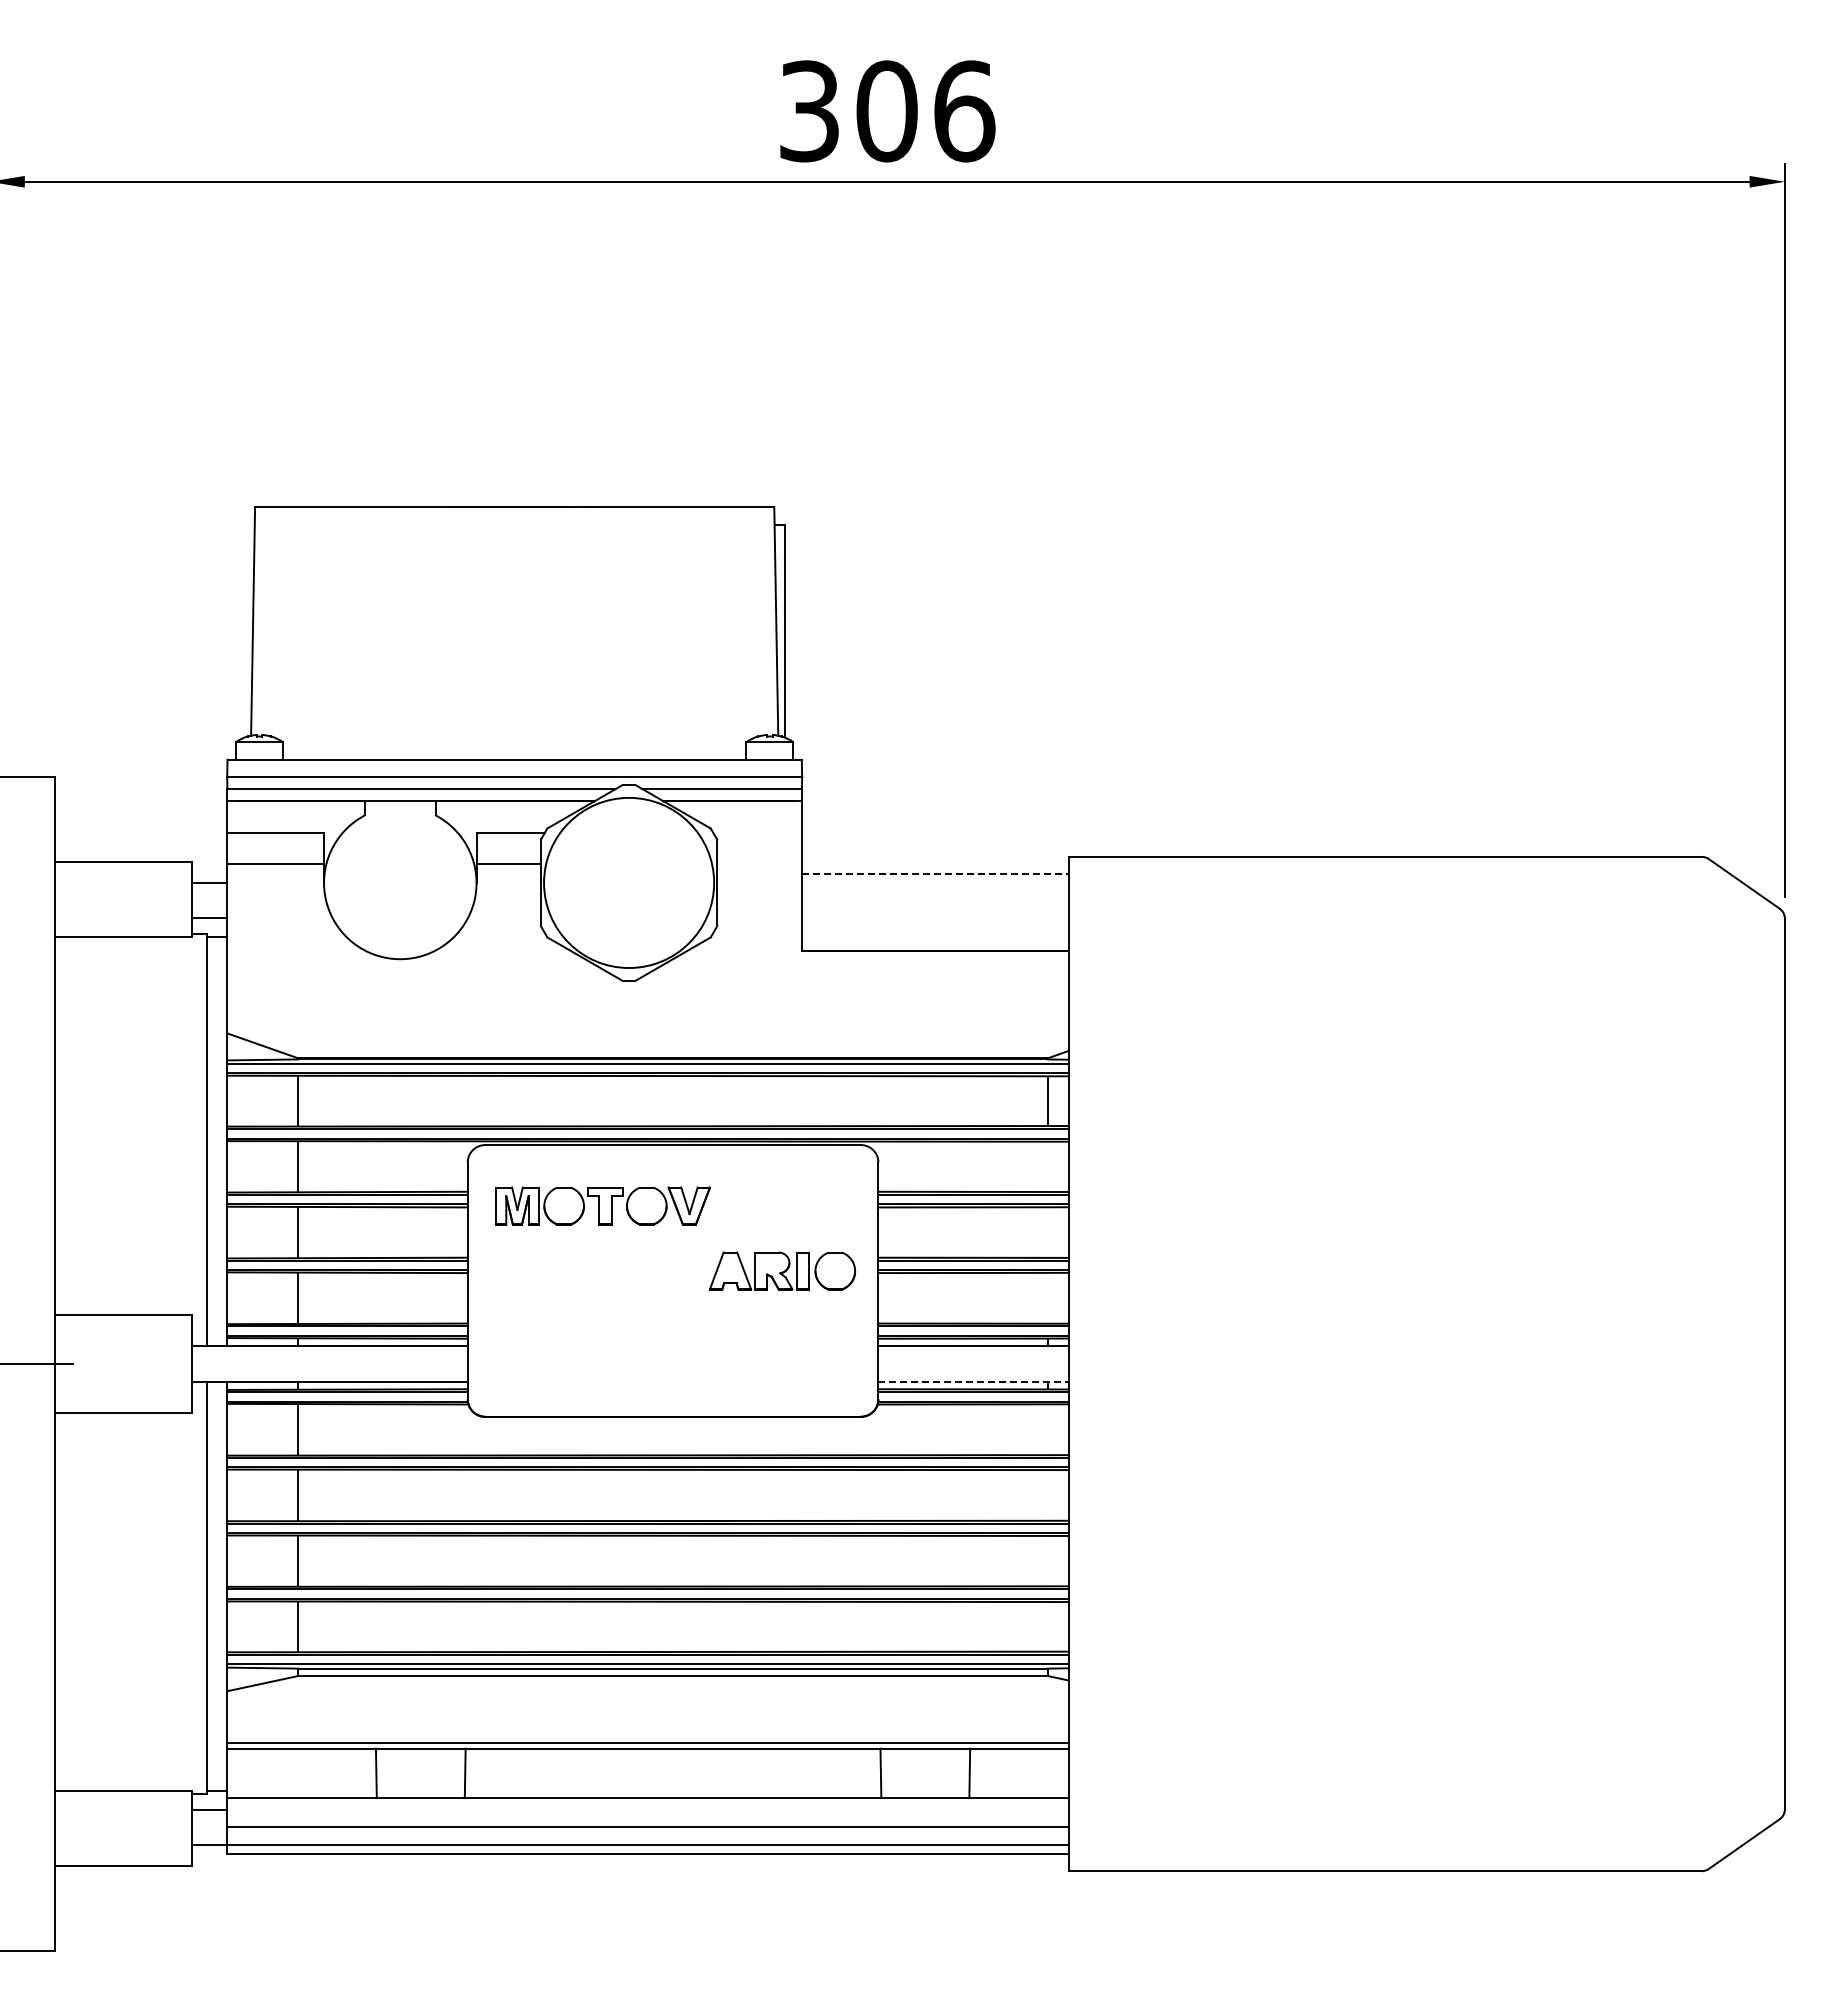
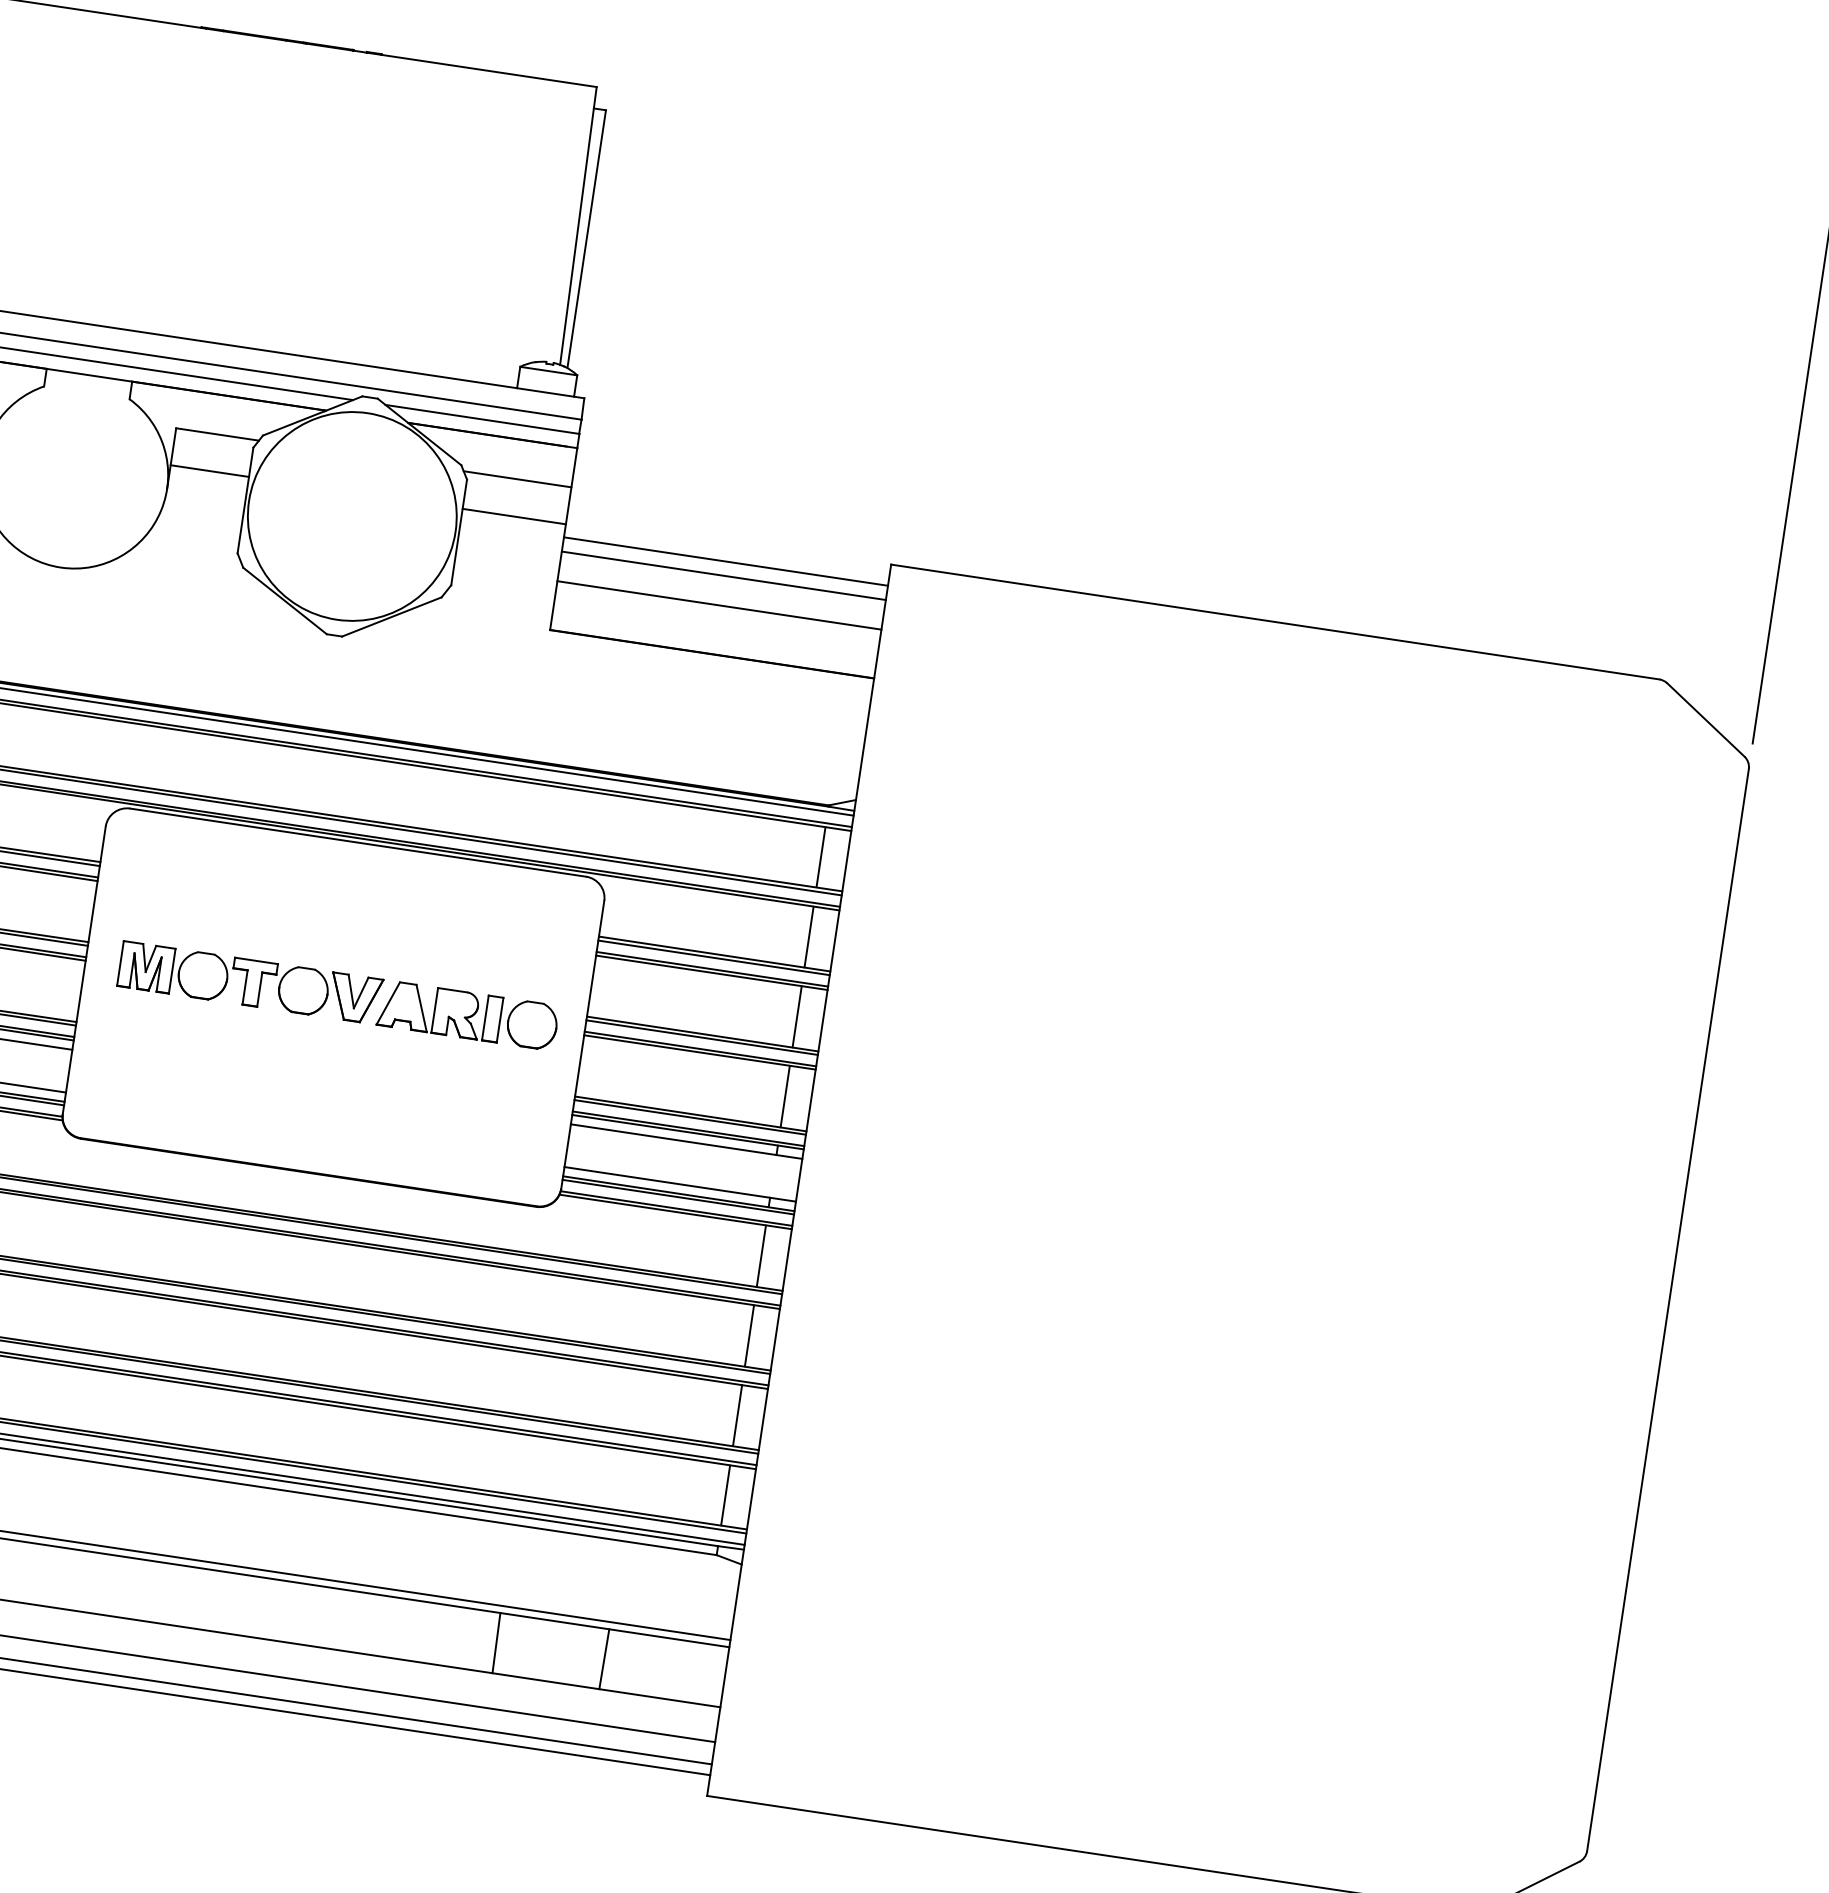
line: (757, 833) -> (517, 479), added
line: (759, 863) -> (514, 516), added
line: (936, 874) -> (727, 561), dashed -> solid
line: (935, 886) -> (723, 576), added
line: (935, 910) -> (719, 605), added
line: (1047, 1166) -> (808, 936), added
part: (602, 1205) -> (249, 982), moved
line: (1047, 1232) -> (796, 1016), added
line: (1047, 1298) -> (784, 1096), added
line: (974, 1381) -> (681, 1184), dashed -> solid
line: (1047, 1429) -> (761, 1255), added
line: (1047, 1495) -> (749, 1335), added
line: (1047, 1561) -> (737, 1416), added
line: (1047, 1626) -> (725, 1494), added

